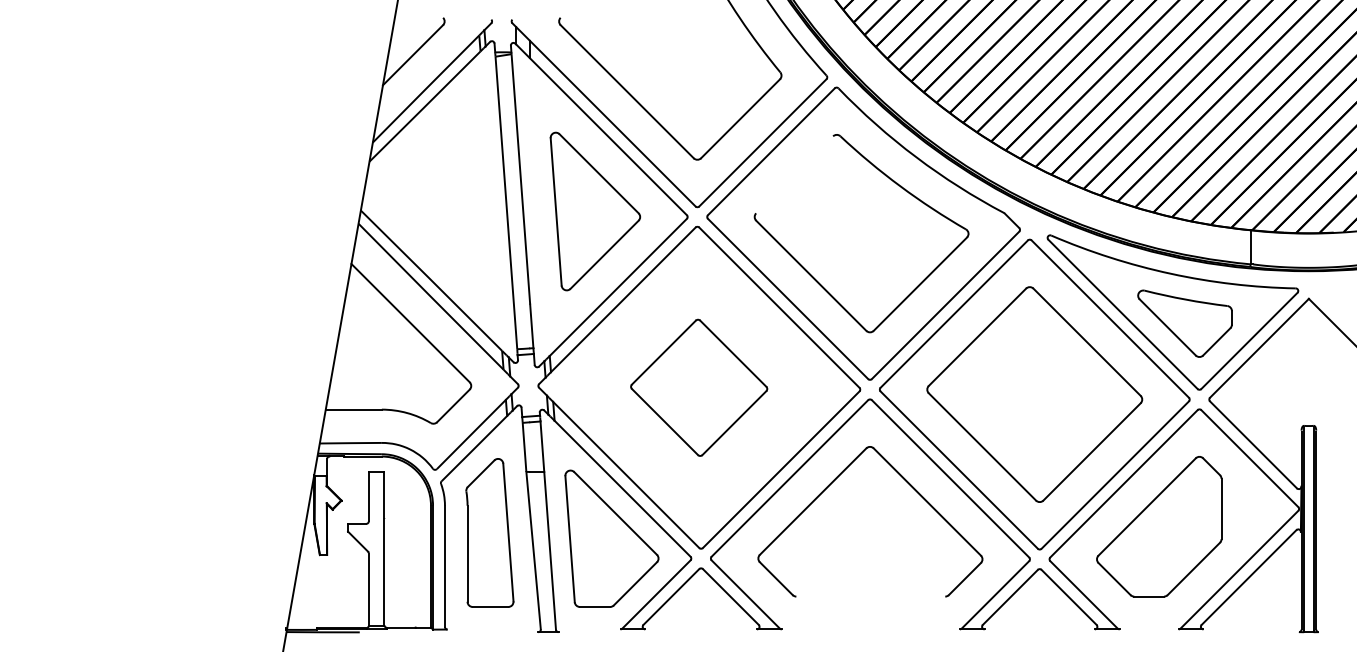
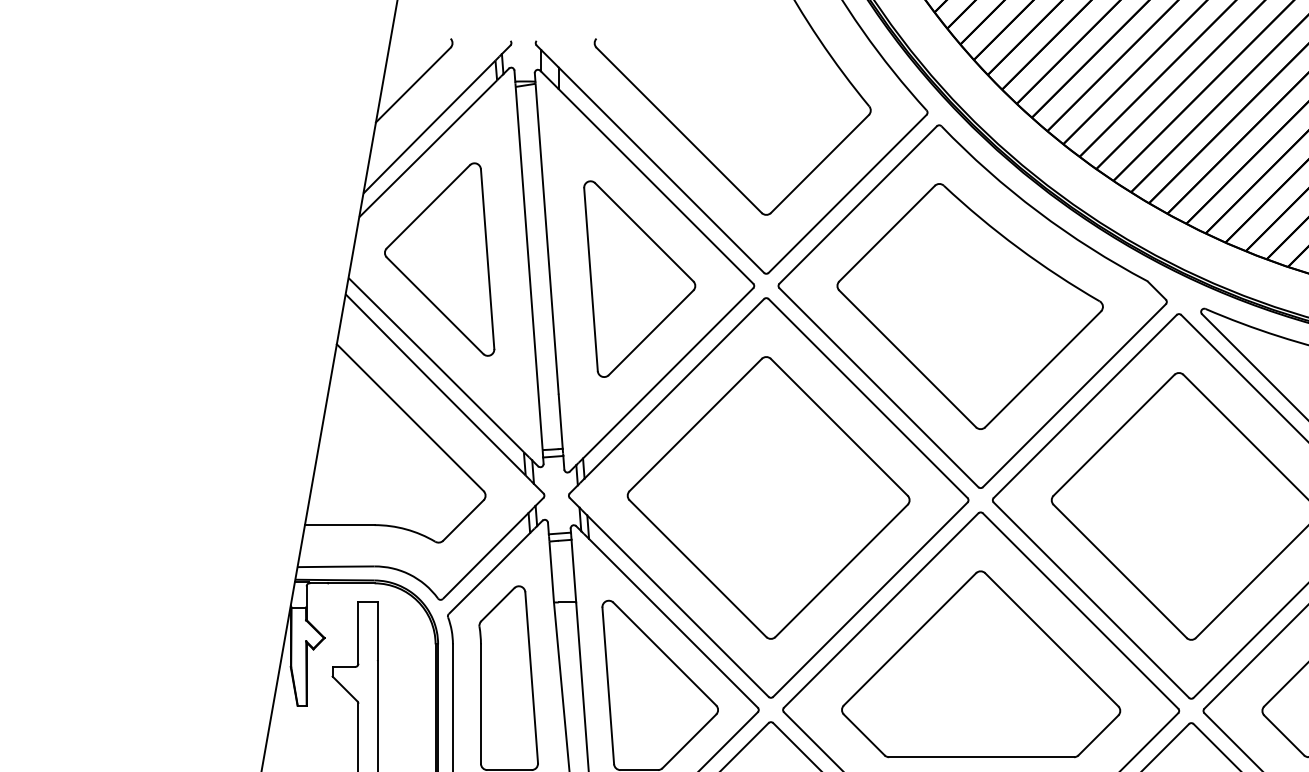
line: (794, 174) -> (886, 233), added
part: (434, 195) -> (439, 259), added
part: (698, 387) -> (767, 497), size x1.67
line: (870, 596) -> (981, 757), added

